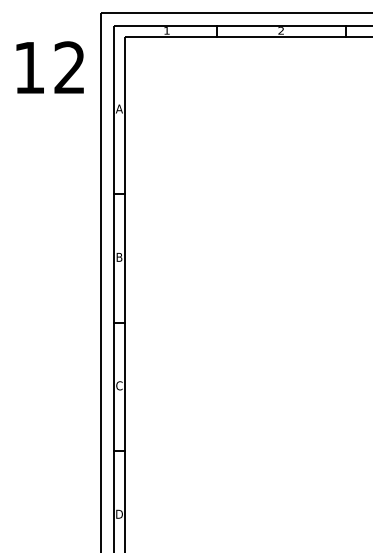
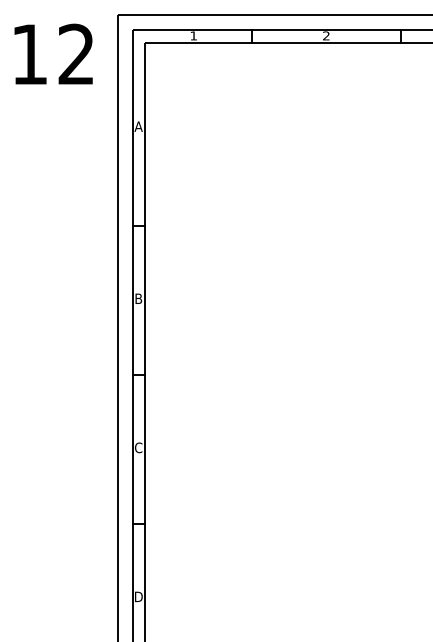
text: (49, 67) -> (52, 54), moved

